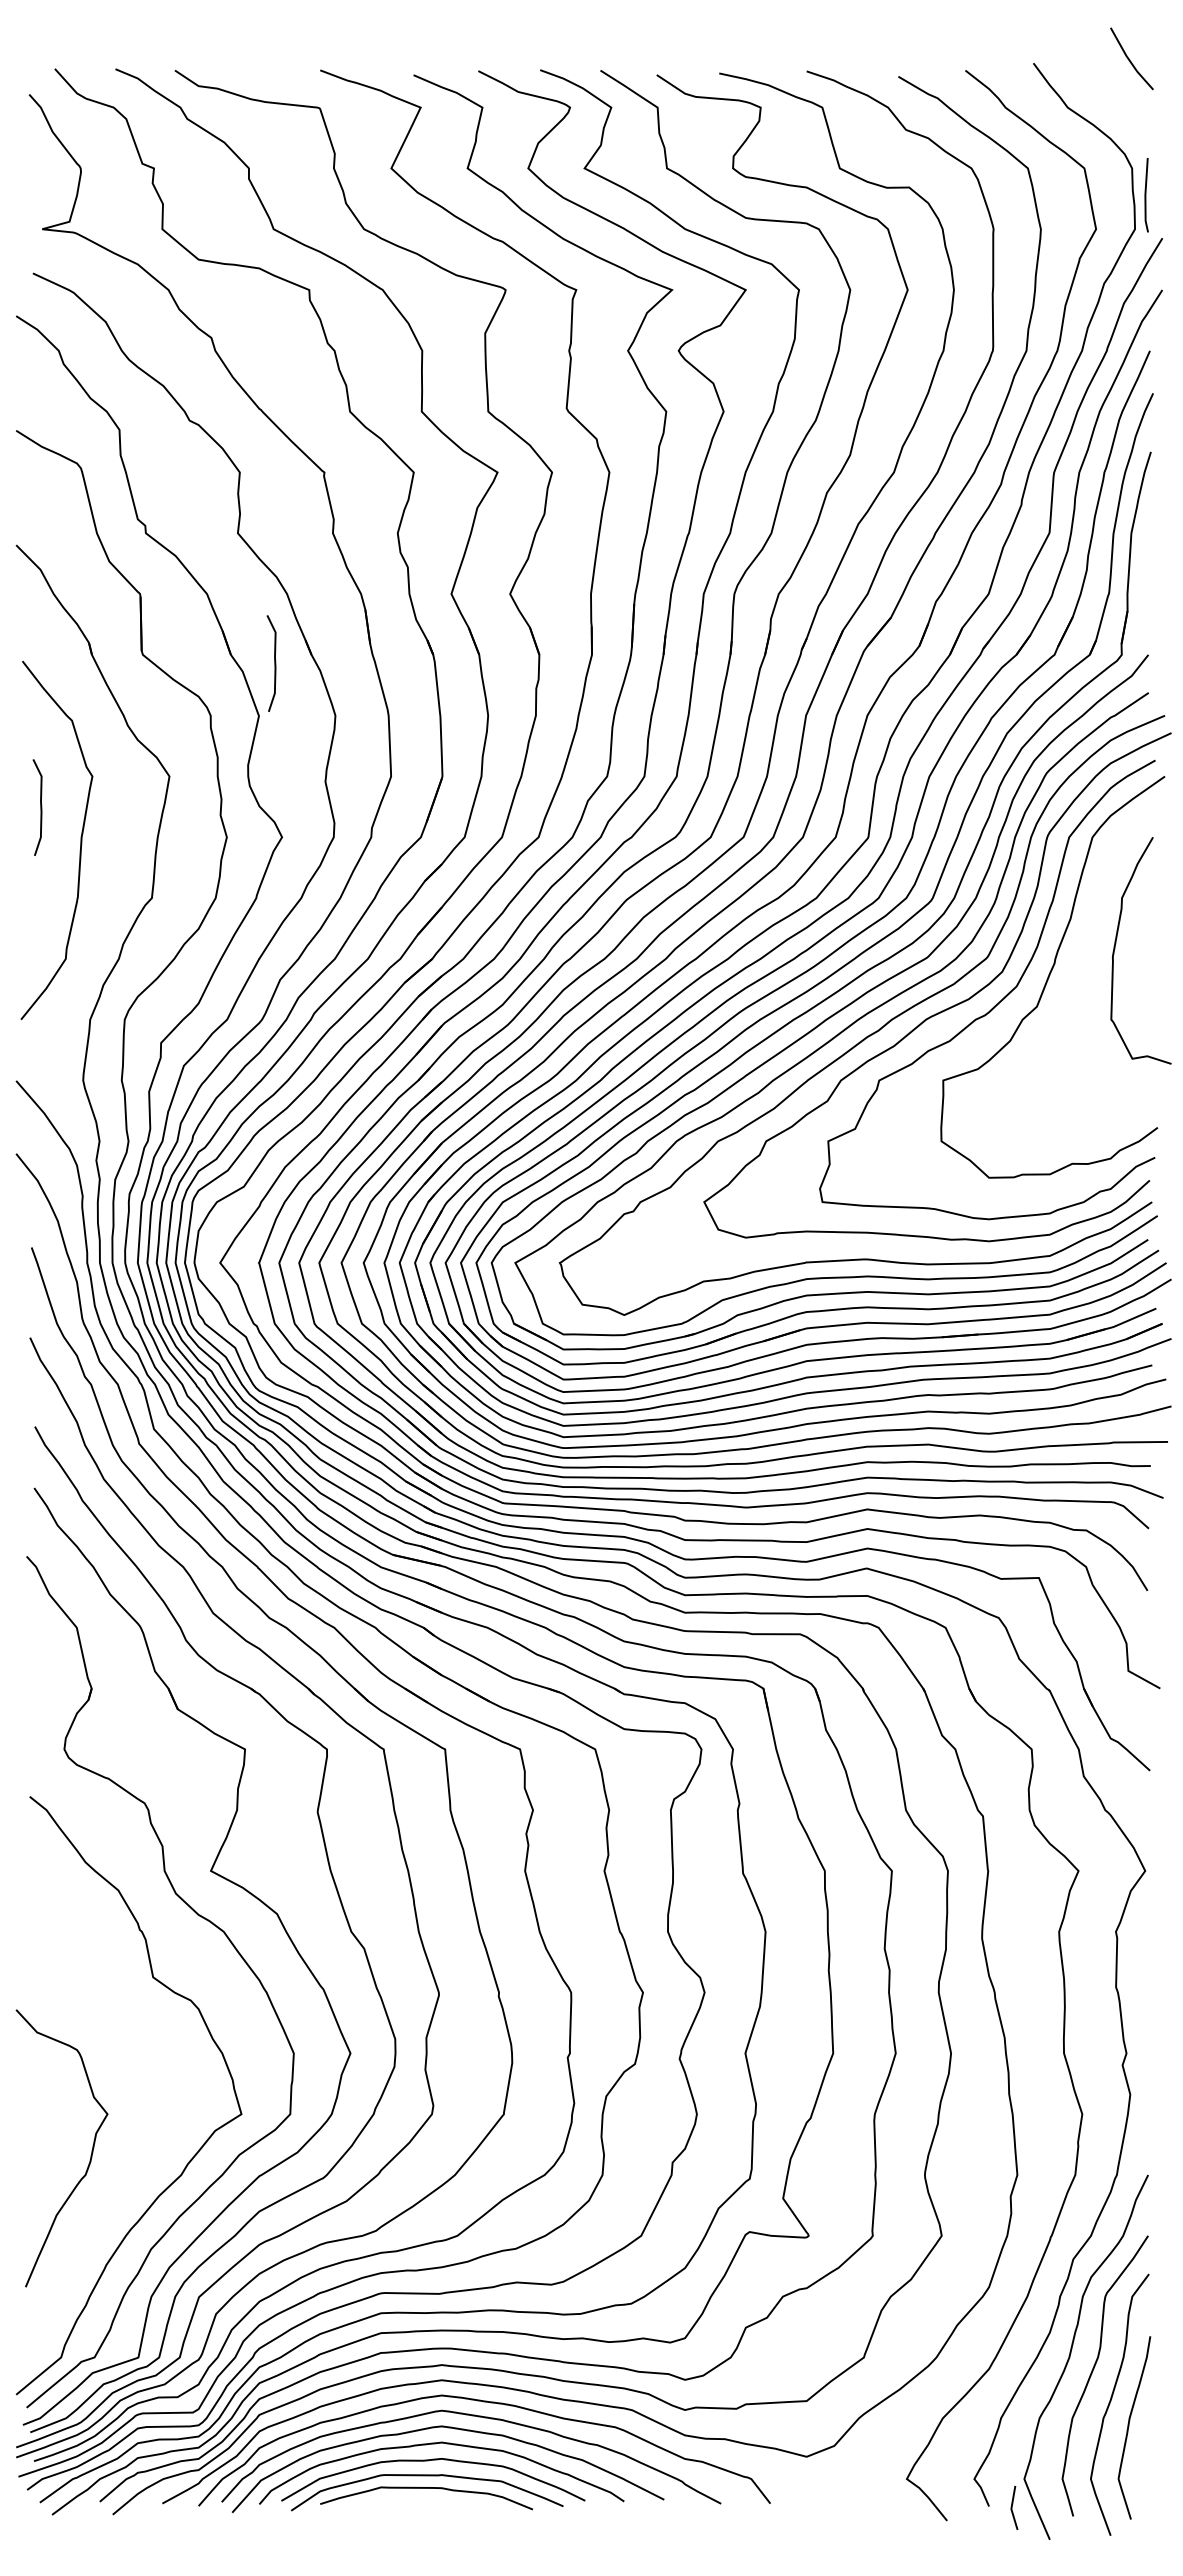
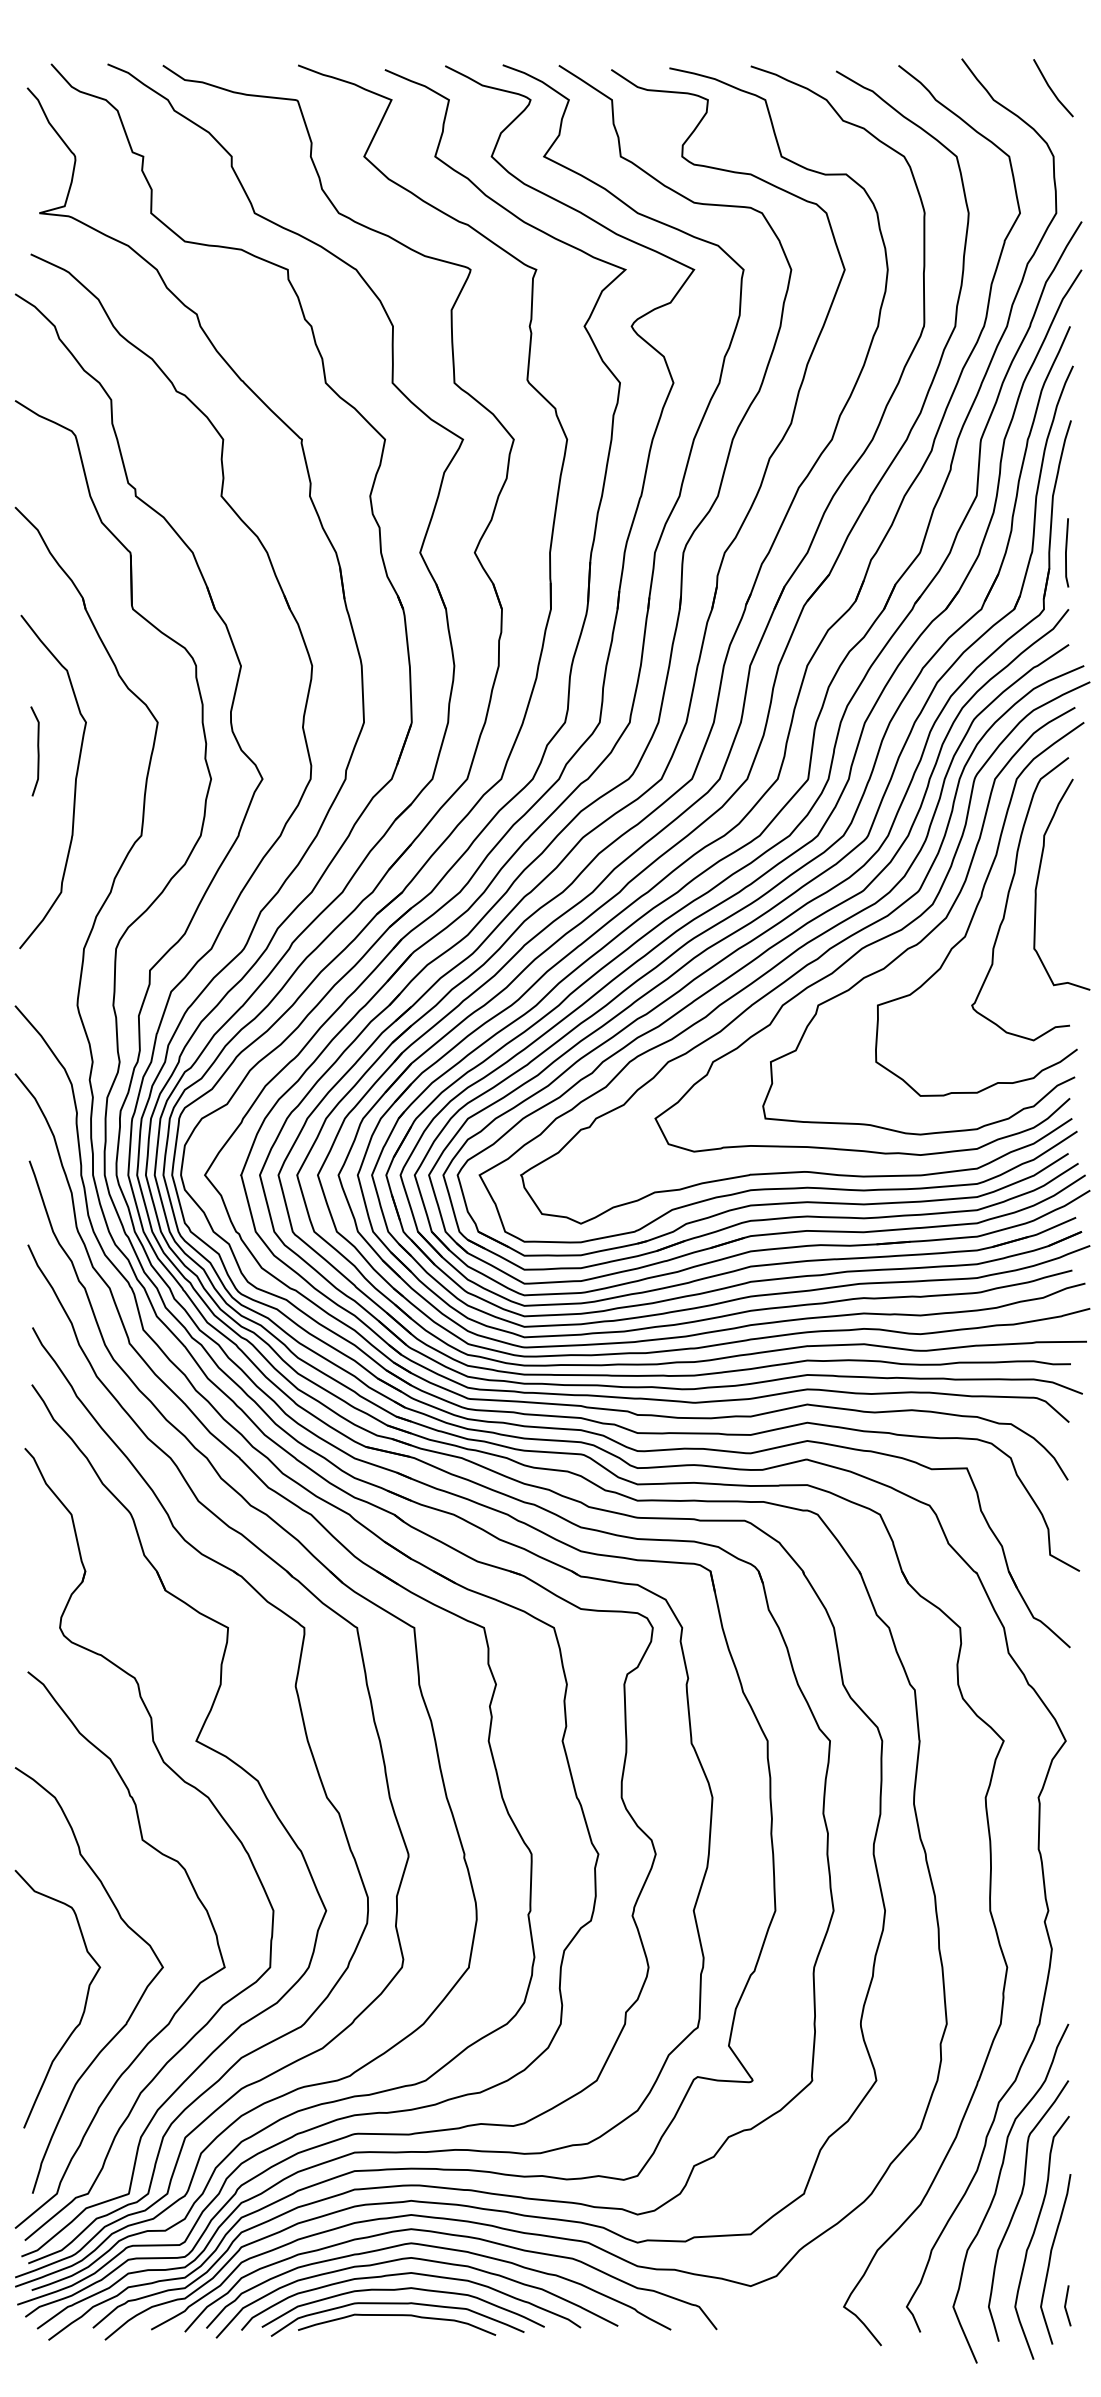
line: (1129, 58) -> (1051, 87), moved
line: (1146, 195) -> (1066, 553), moved
curve: (274, 663) -> (255, 617), removed
curve: (1084, 962) -> (1009, 895), added
curve: (146, 2153) -> (136, 2003), added
line: (1012, 2507) -> (1066, 2305), moved

